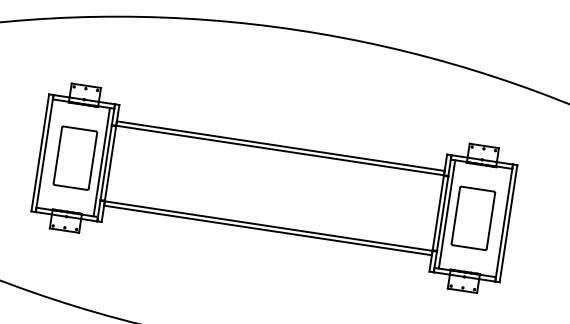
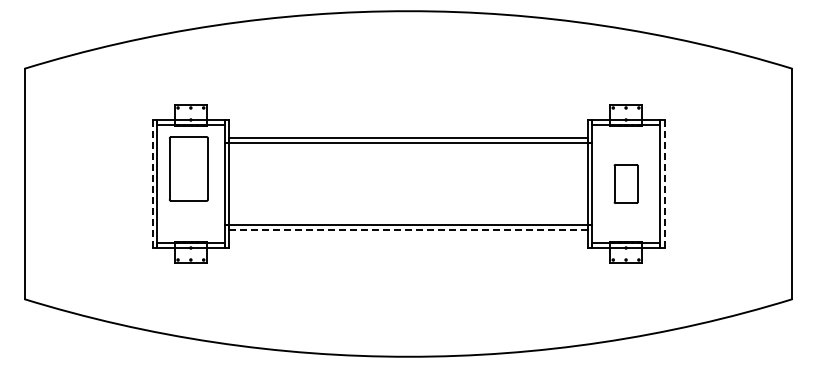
line: (40, 152) -> (152, 183), solid -> dashed
part: (75, 157) -> (188, 168), moved
line: (101, 161) -> (219, 183), removed
line: (447, 213) -> (597, 183), removed
part: (472, 217) -> (625, 183), size x0.6
line: (508, 223) -> (664, 183), solid -> dashed
line: (267, 230) -> (408, 230), solid -> dashed

